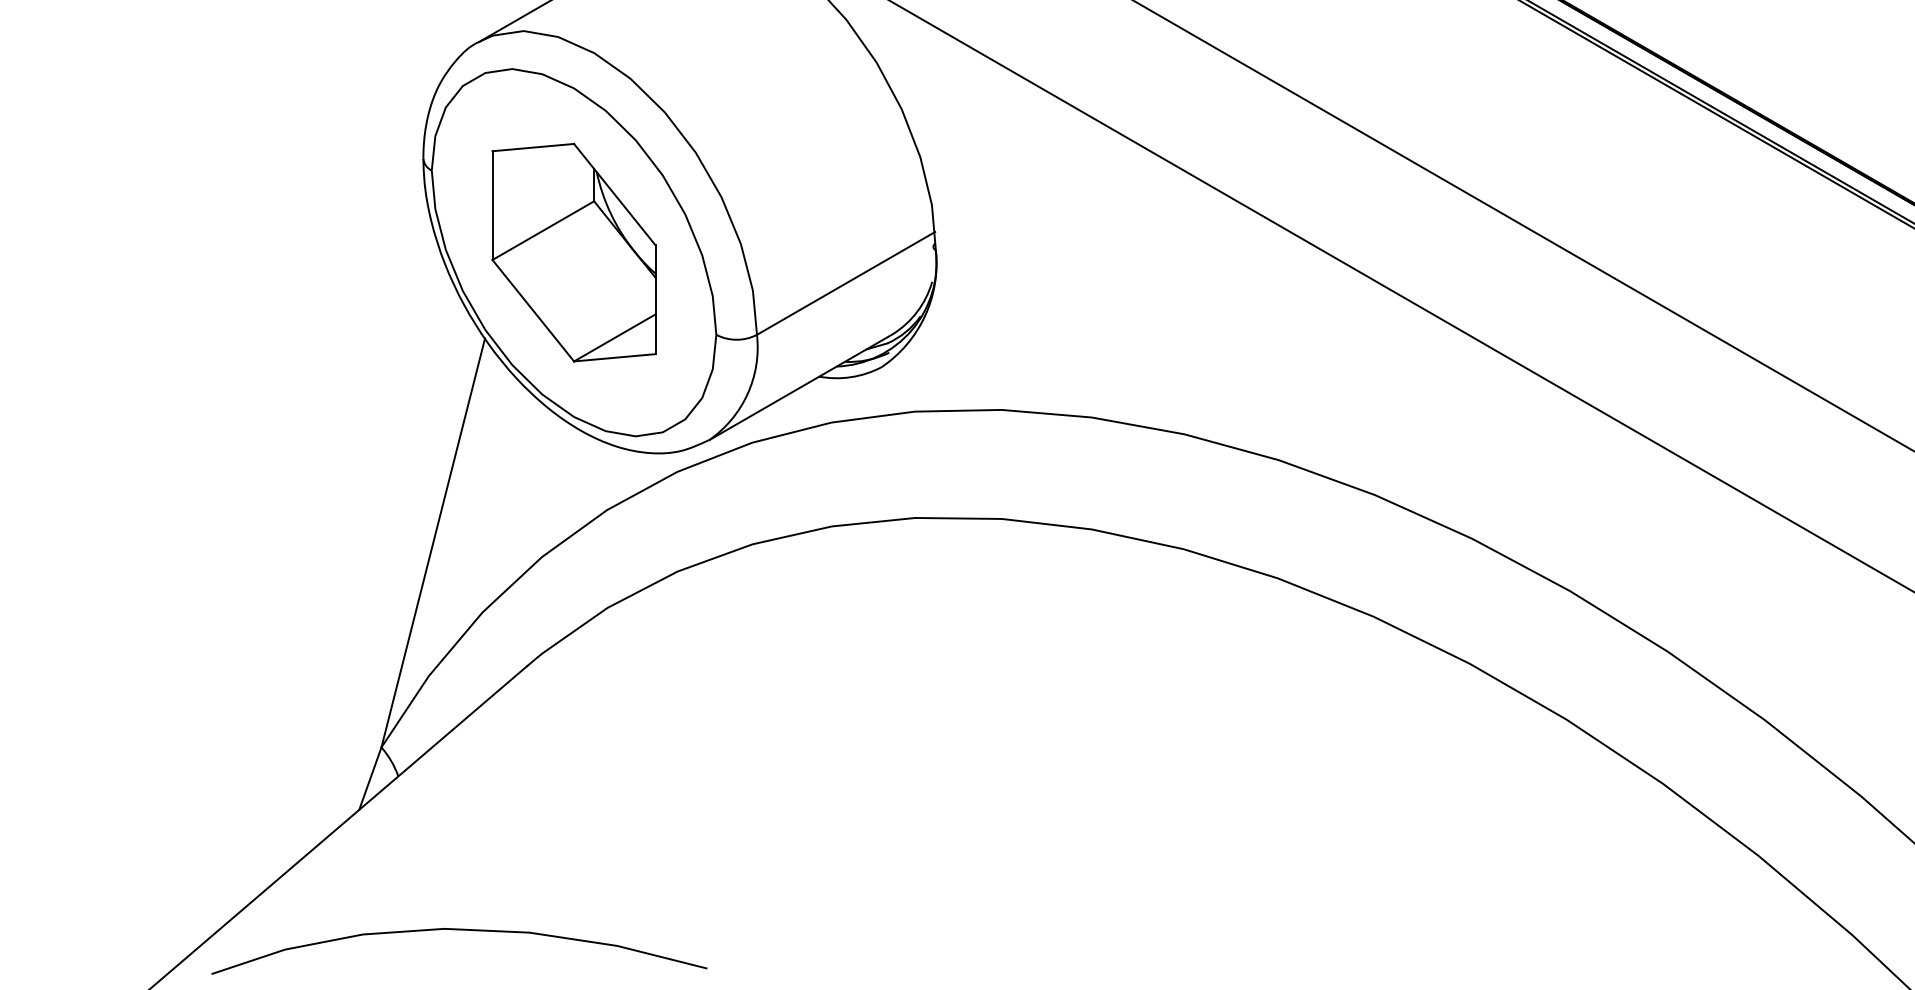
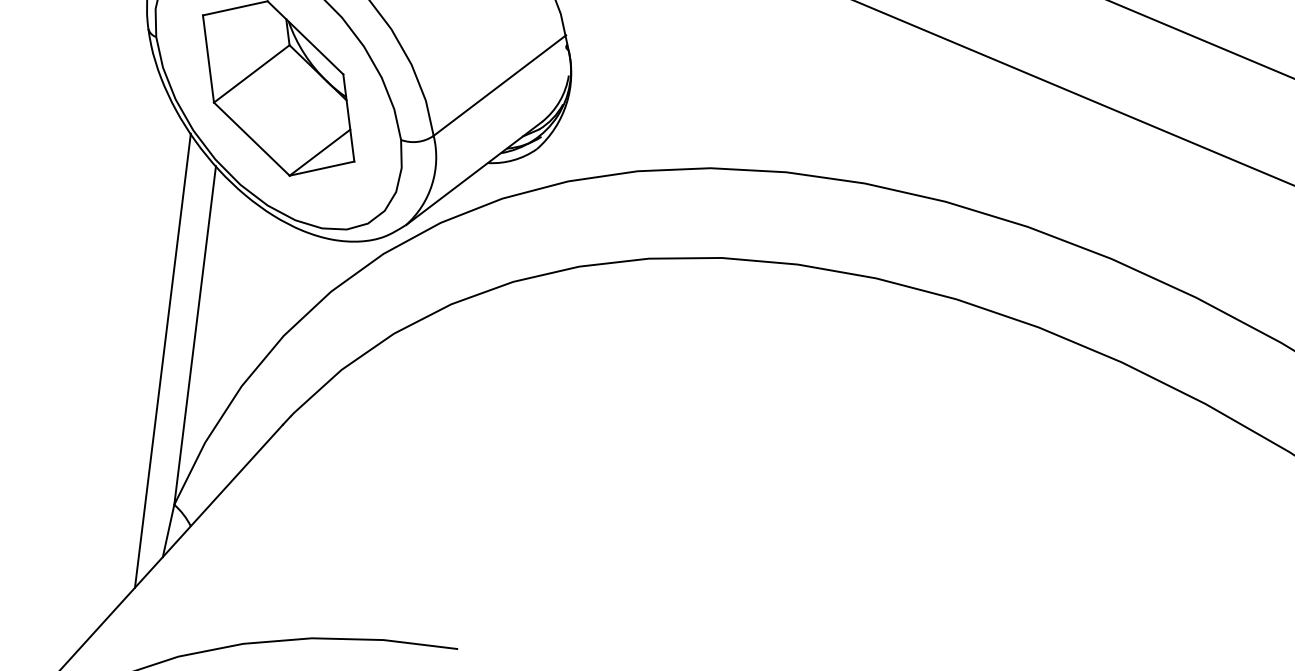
line: (389, 568) -> (162, 360), added

